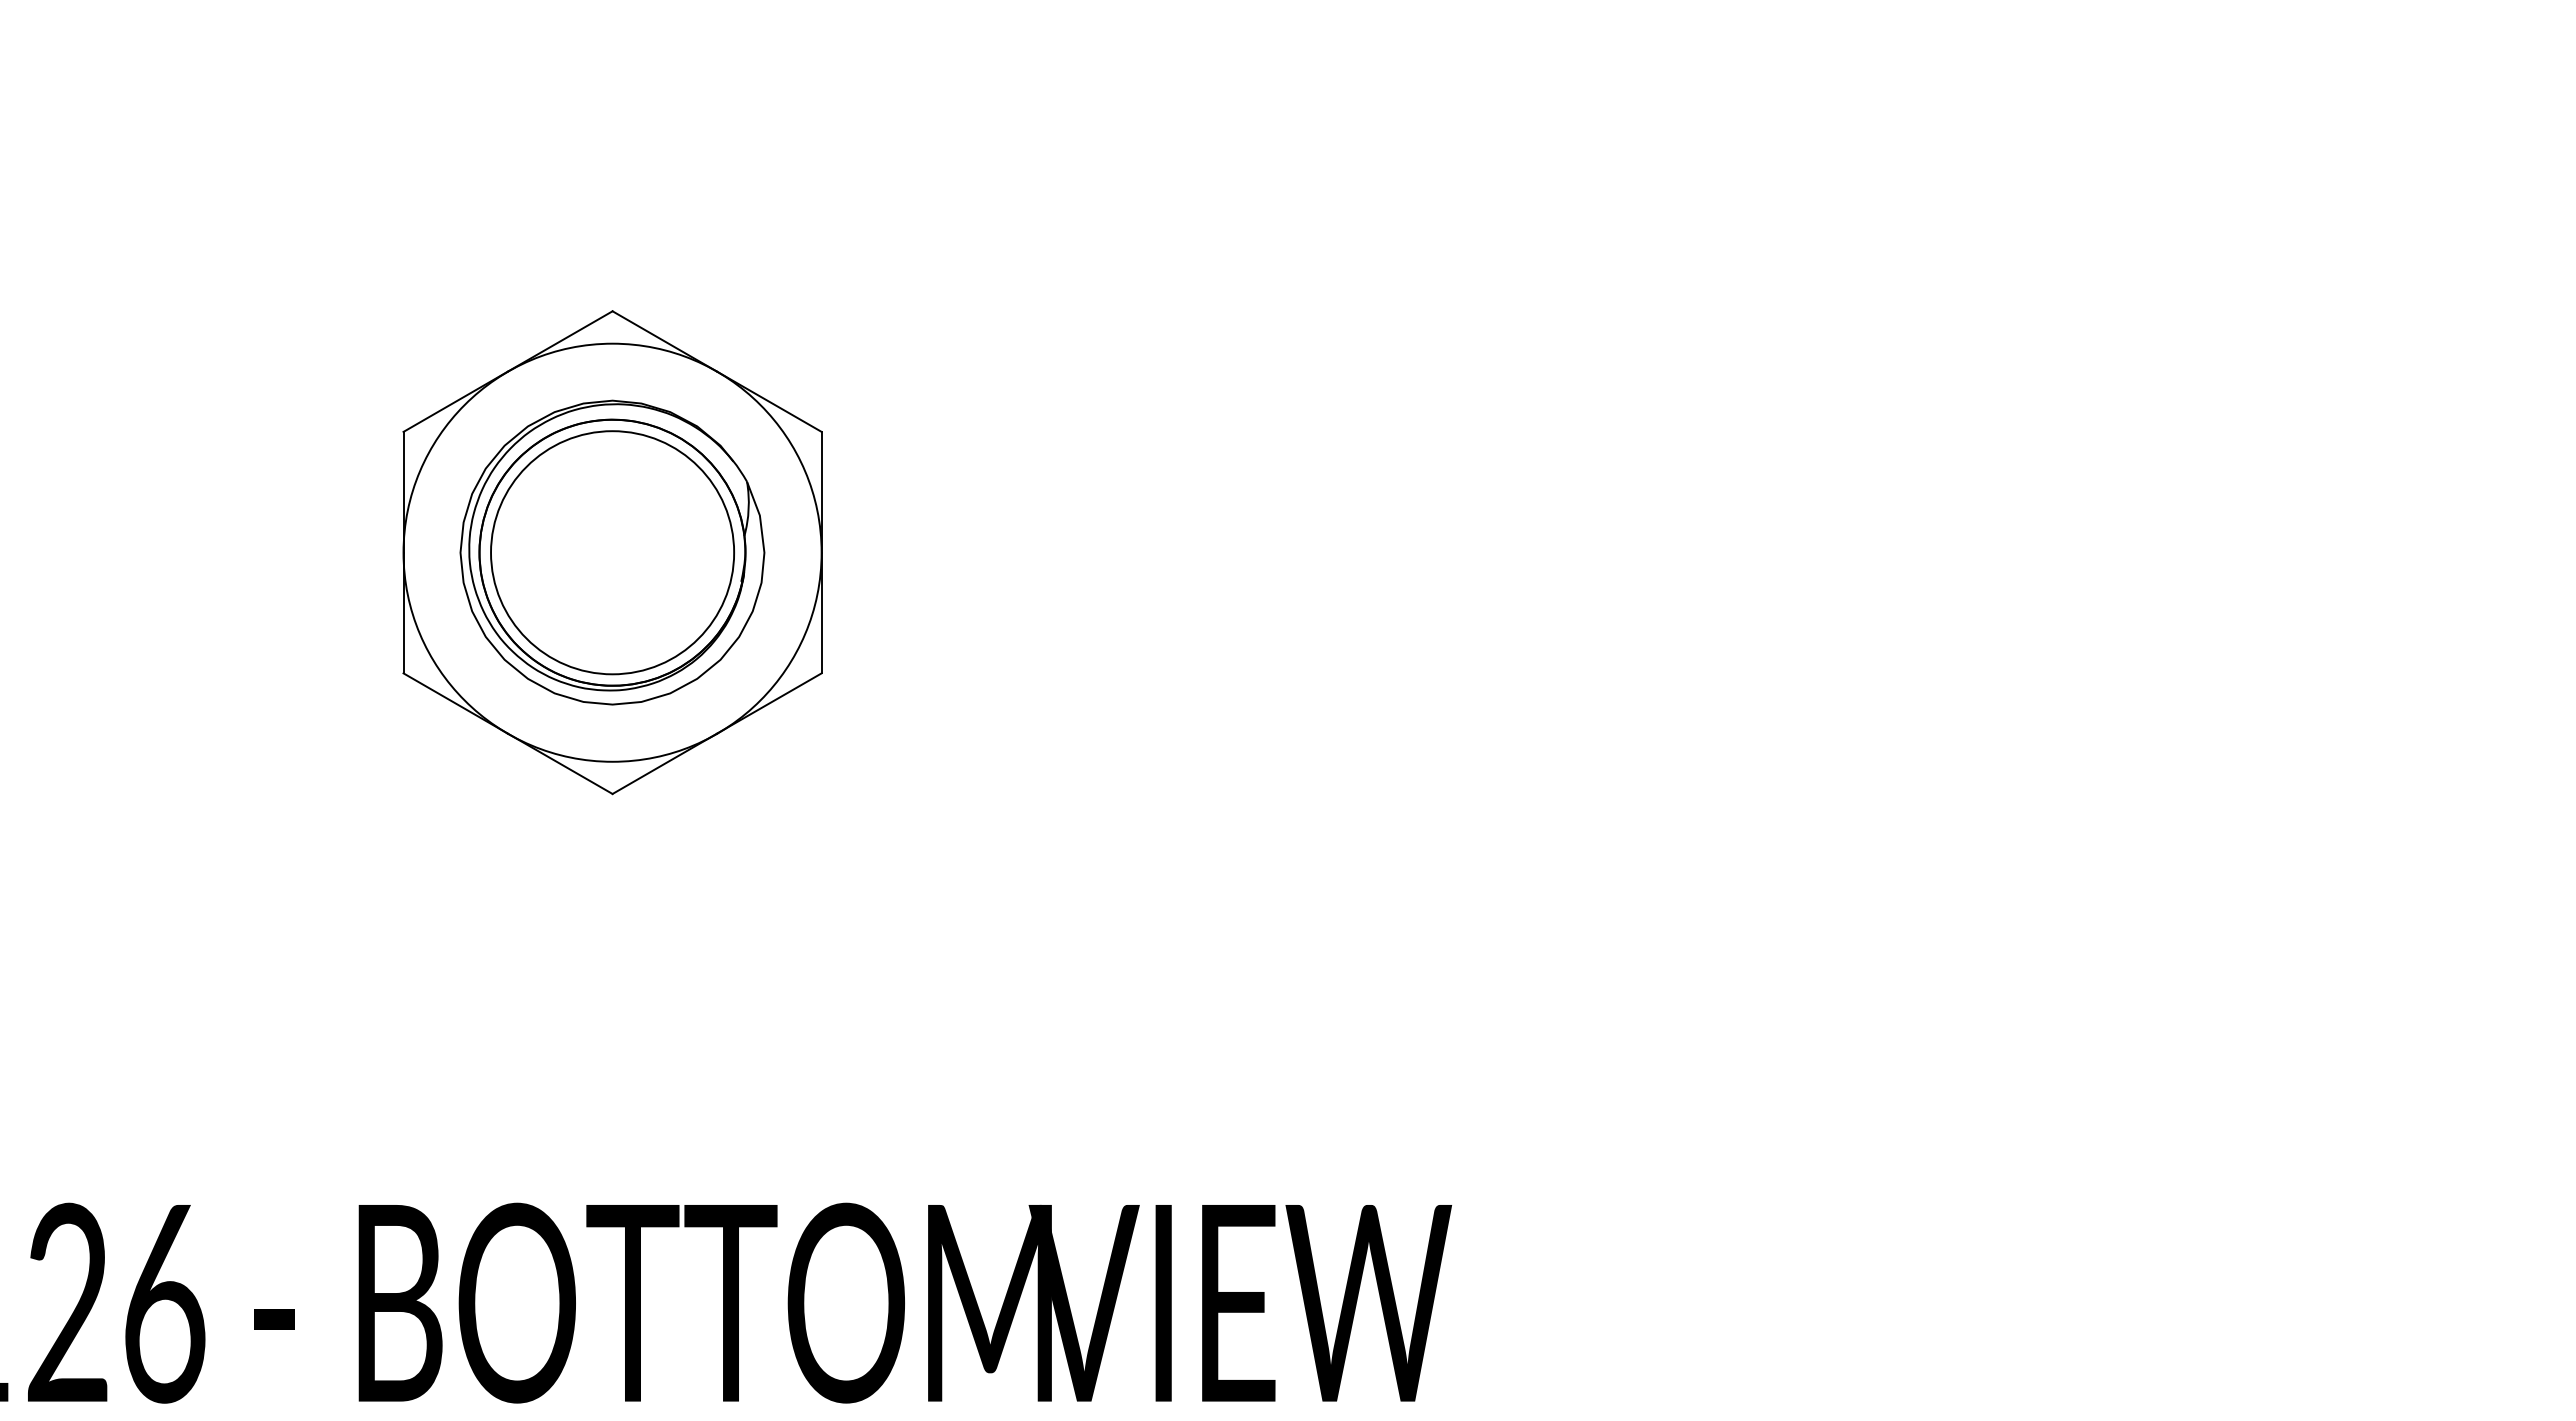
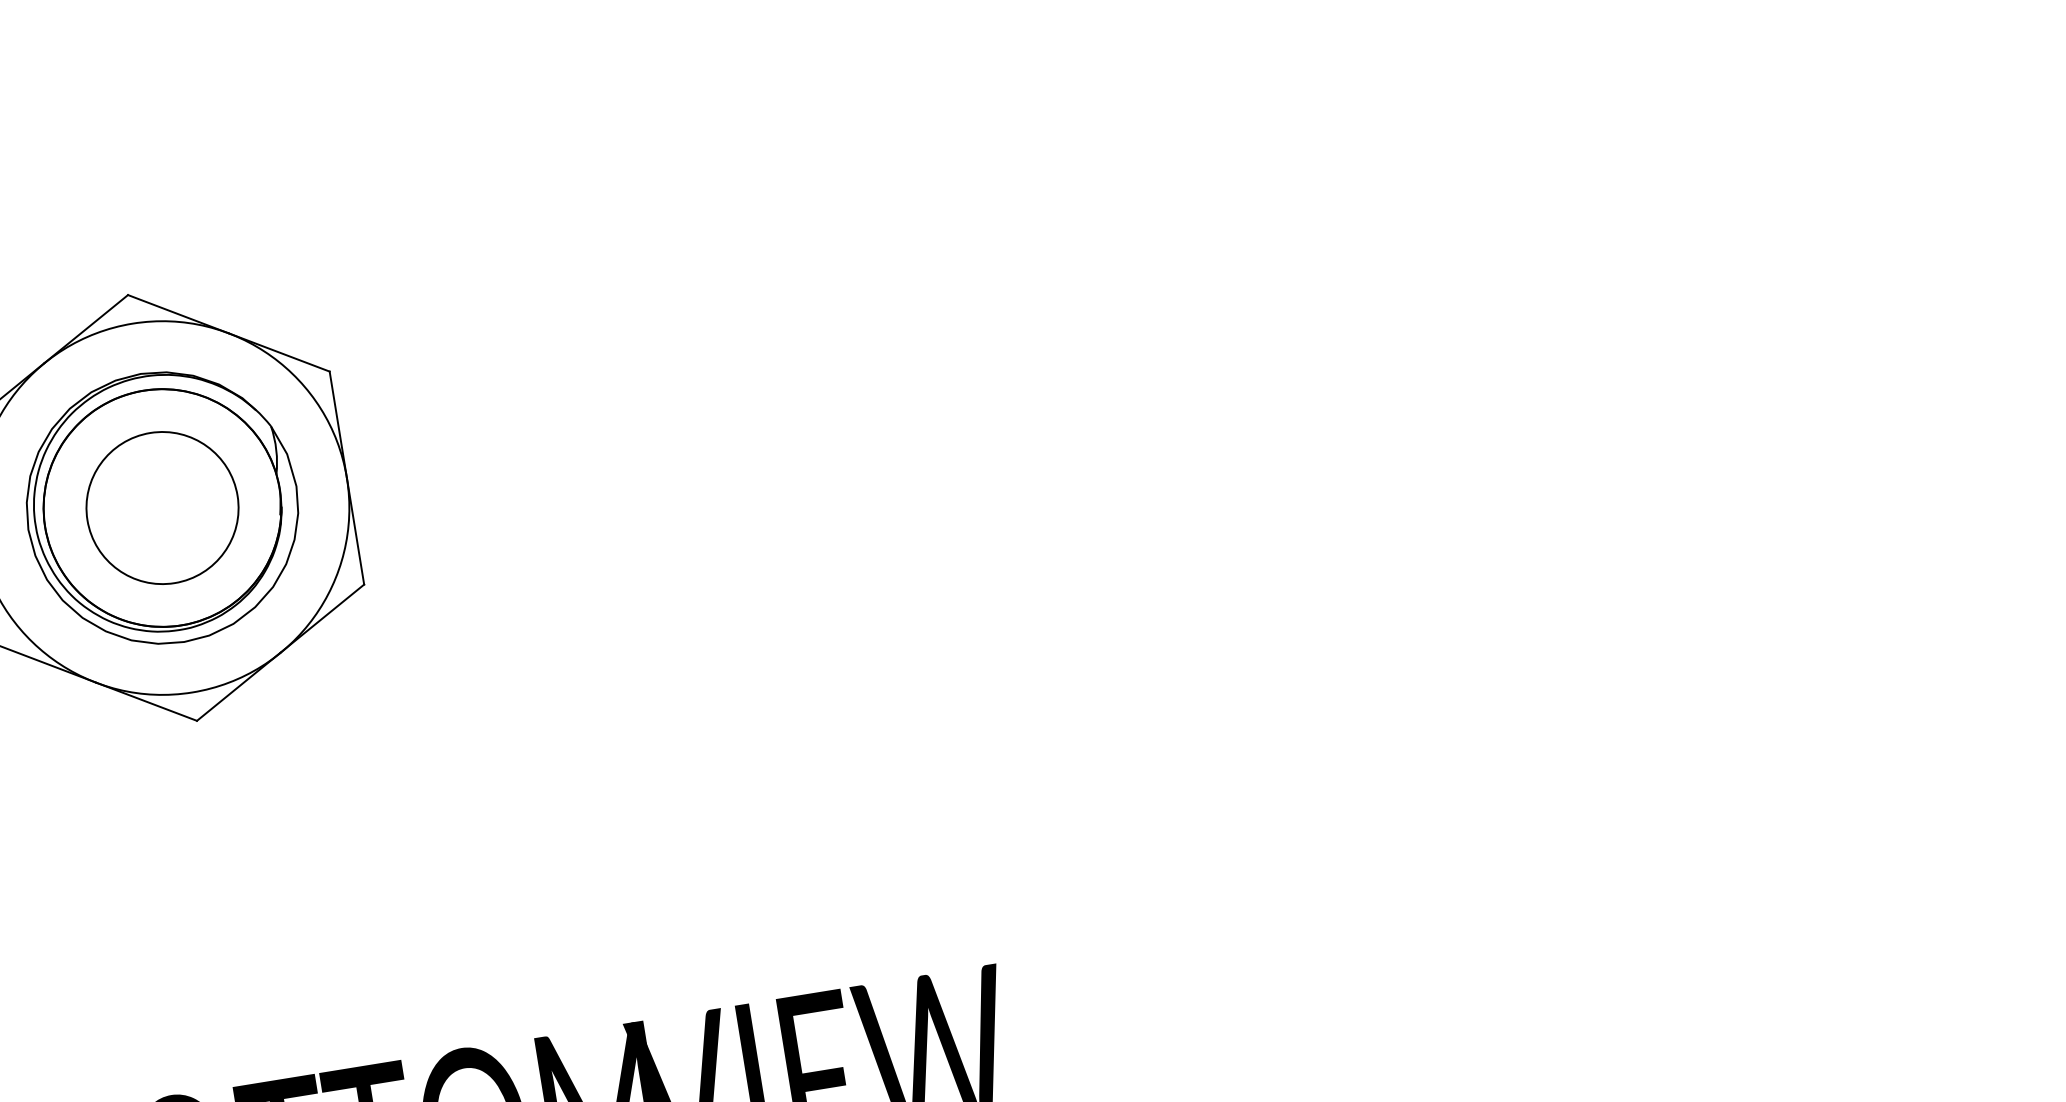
circle: (612, 552) -> (162, 507), size x0.7

